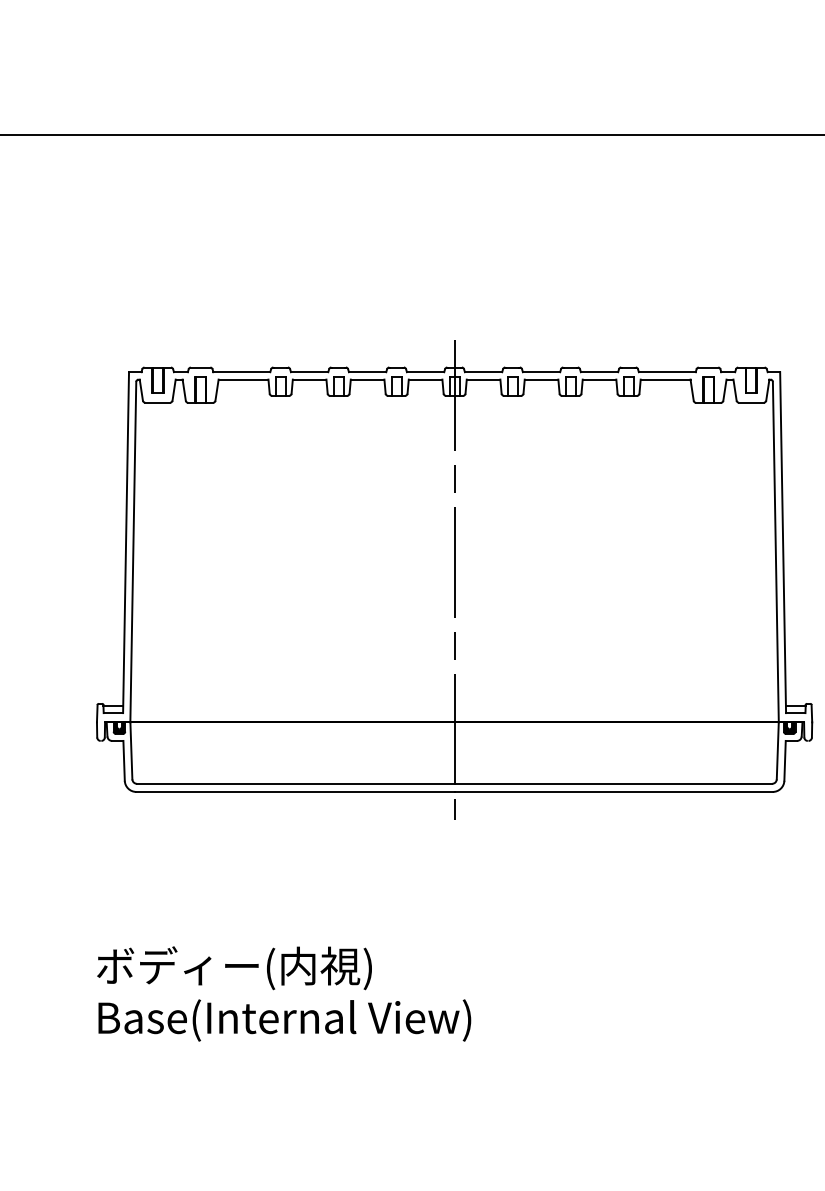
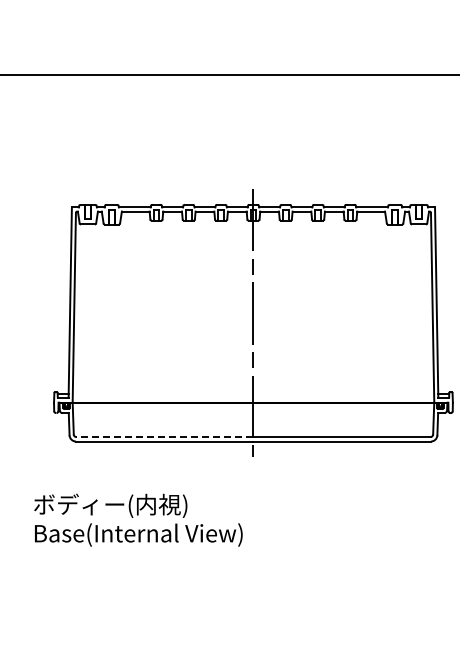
line: (295, 784) -> (164, 437), solid -> dashed
text: (284, 992) -> (138, 519), moved

